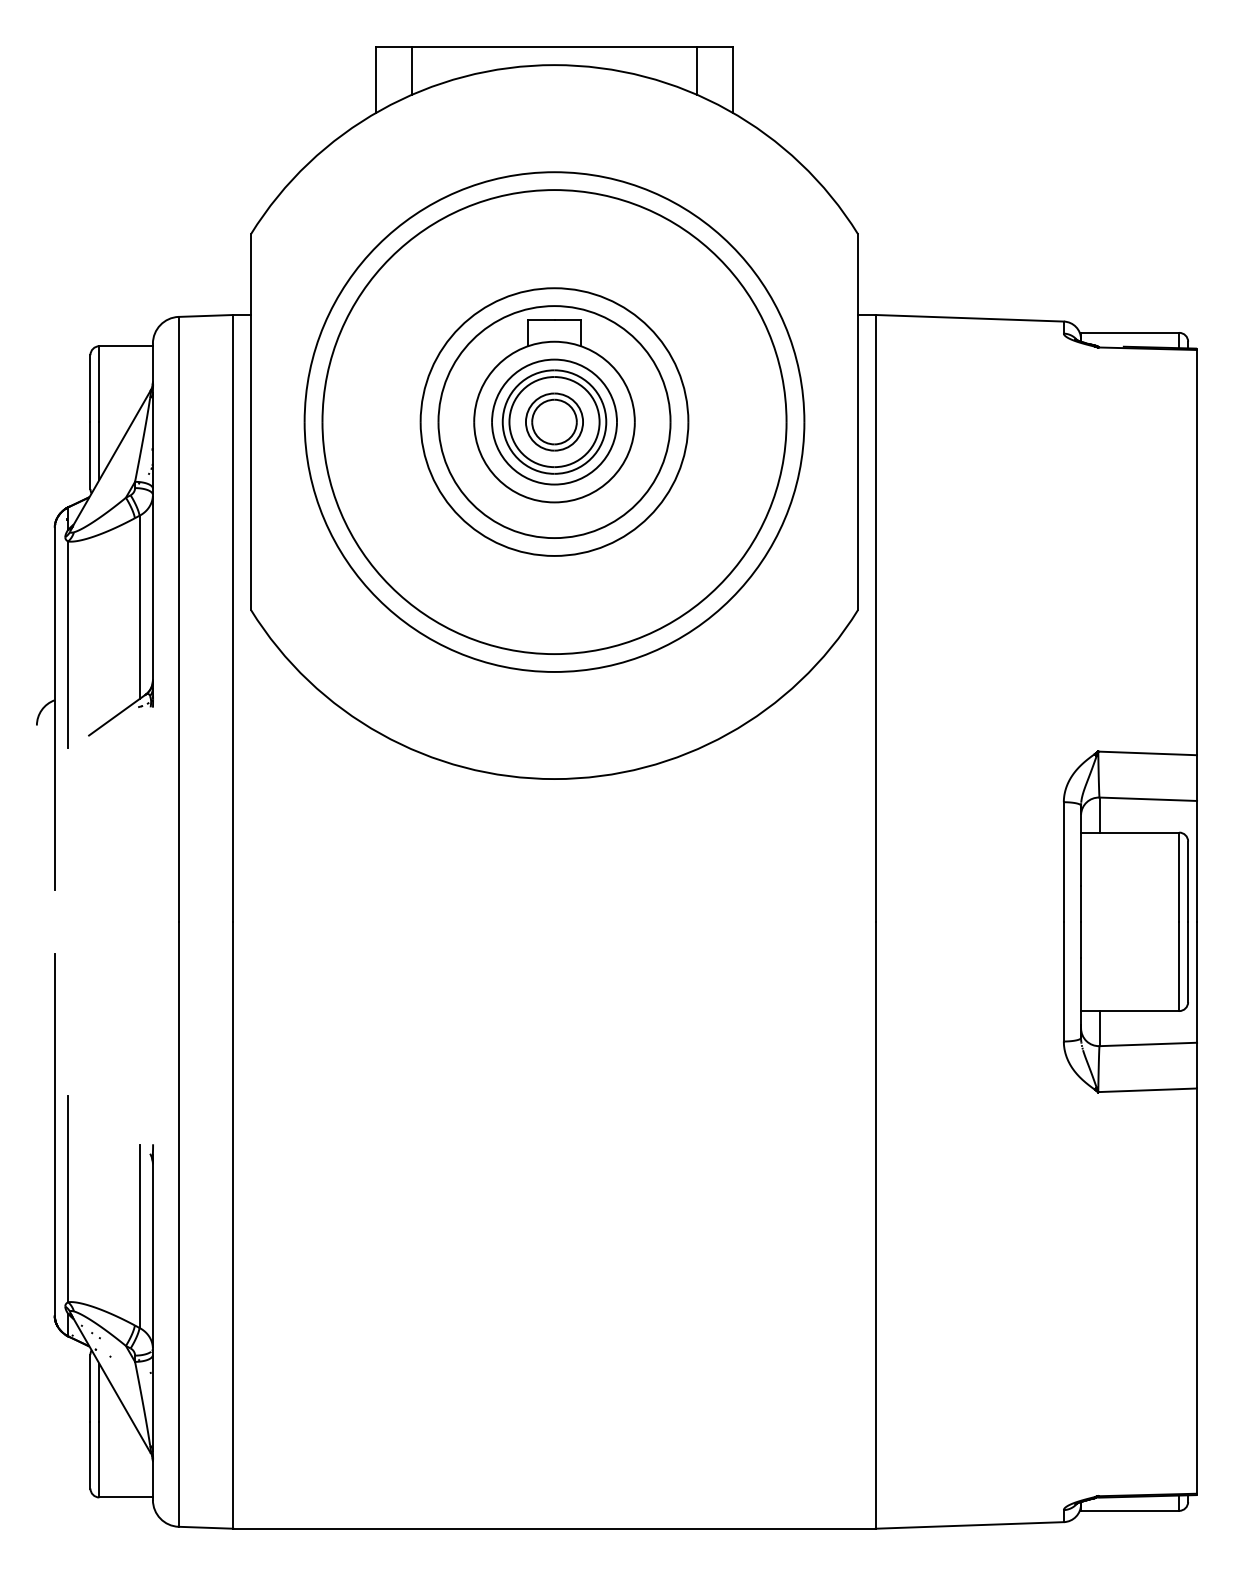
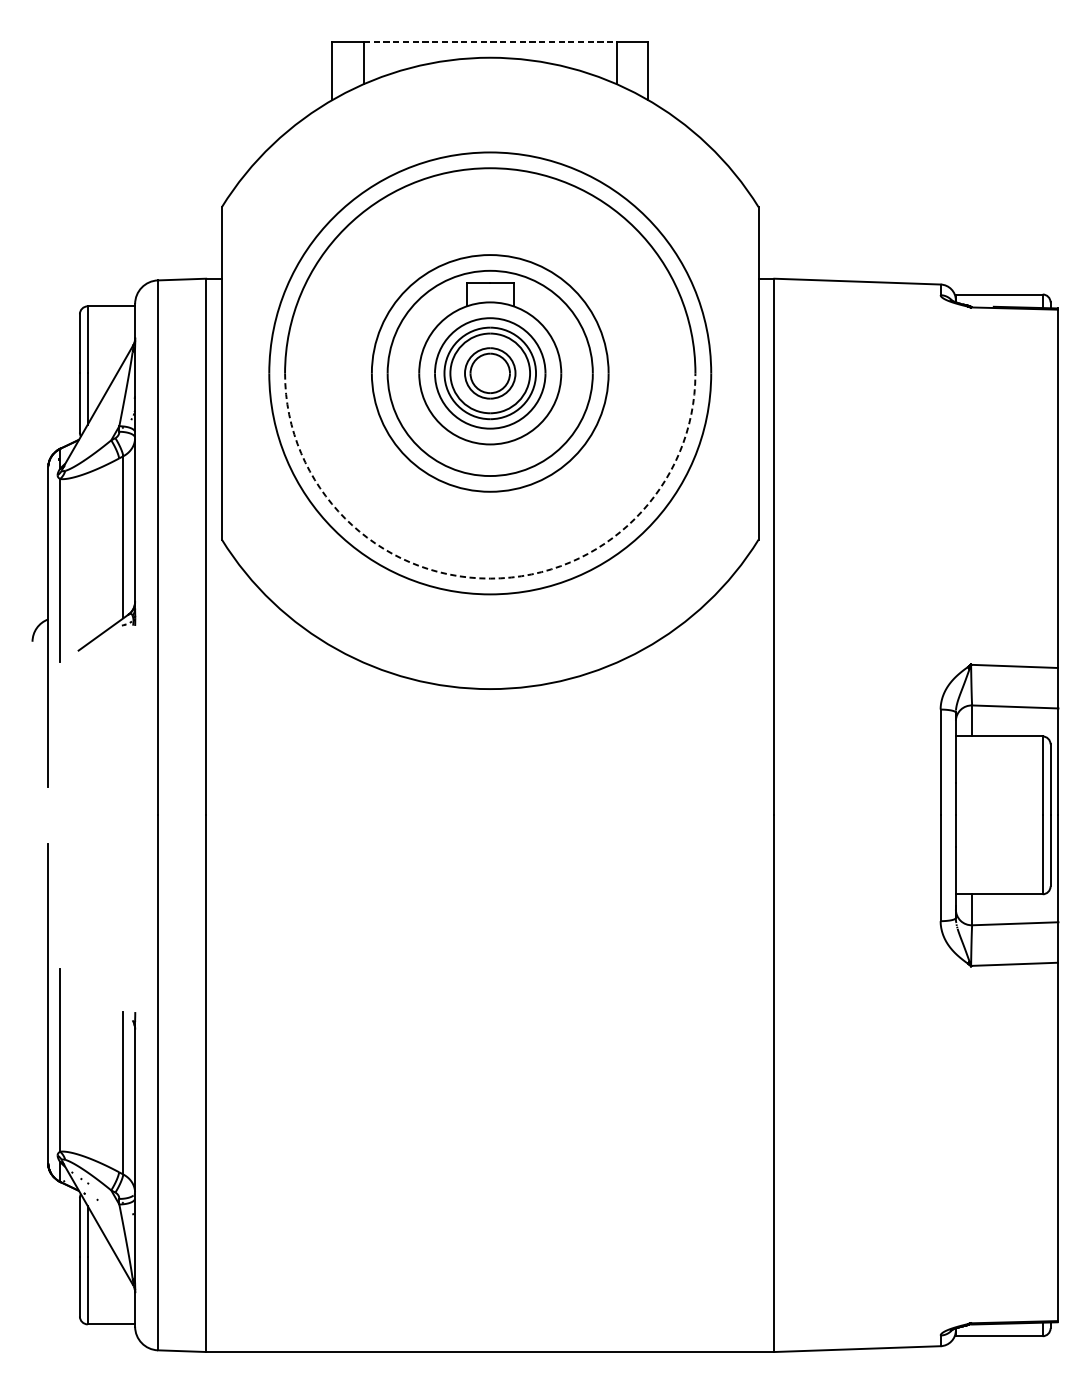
line: (554, 47) -> (490, 42), solid -> dashed
arc: (554, 654) -> (490, 578), solid -> dashed

